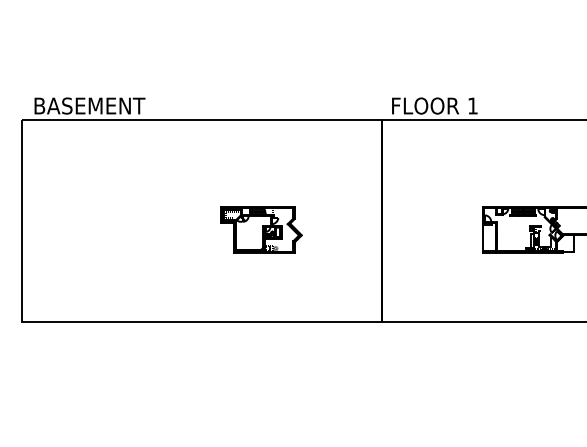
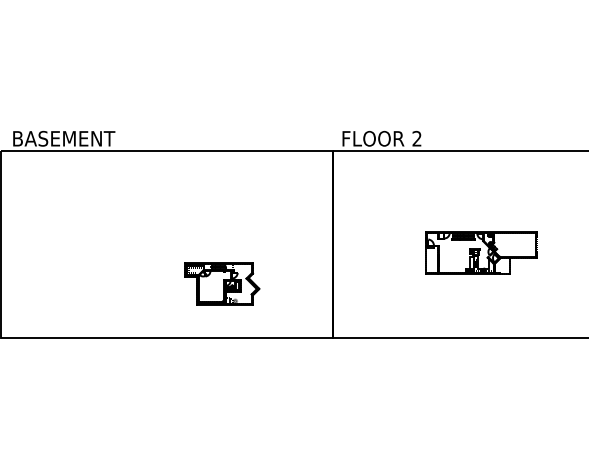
text: (472, 105) -> (416, 138), 1 -> 2
part: (261, 229) -> (222, 283), moved

